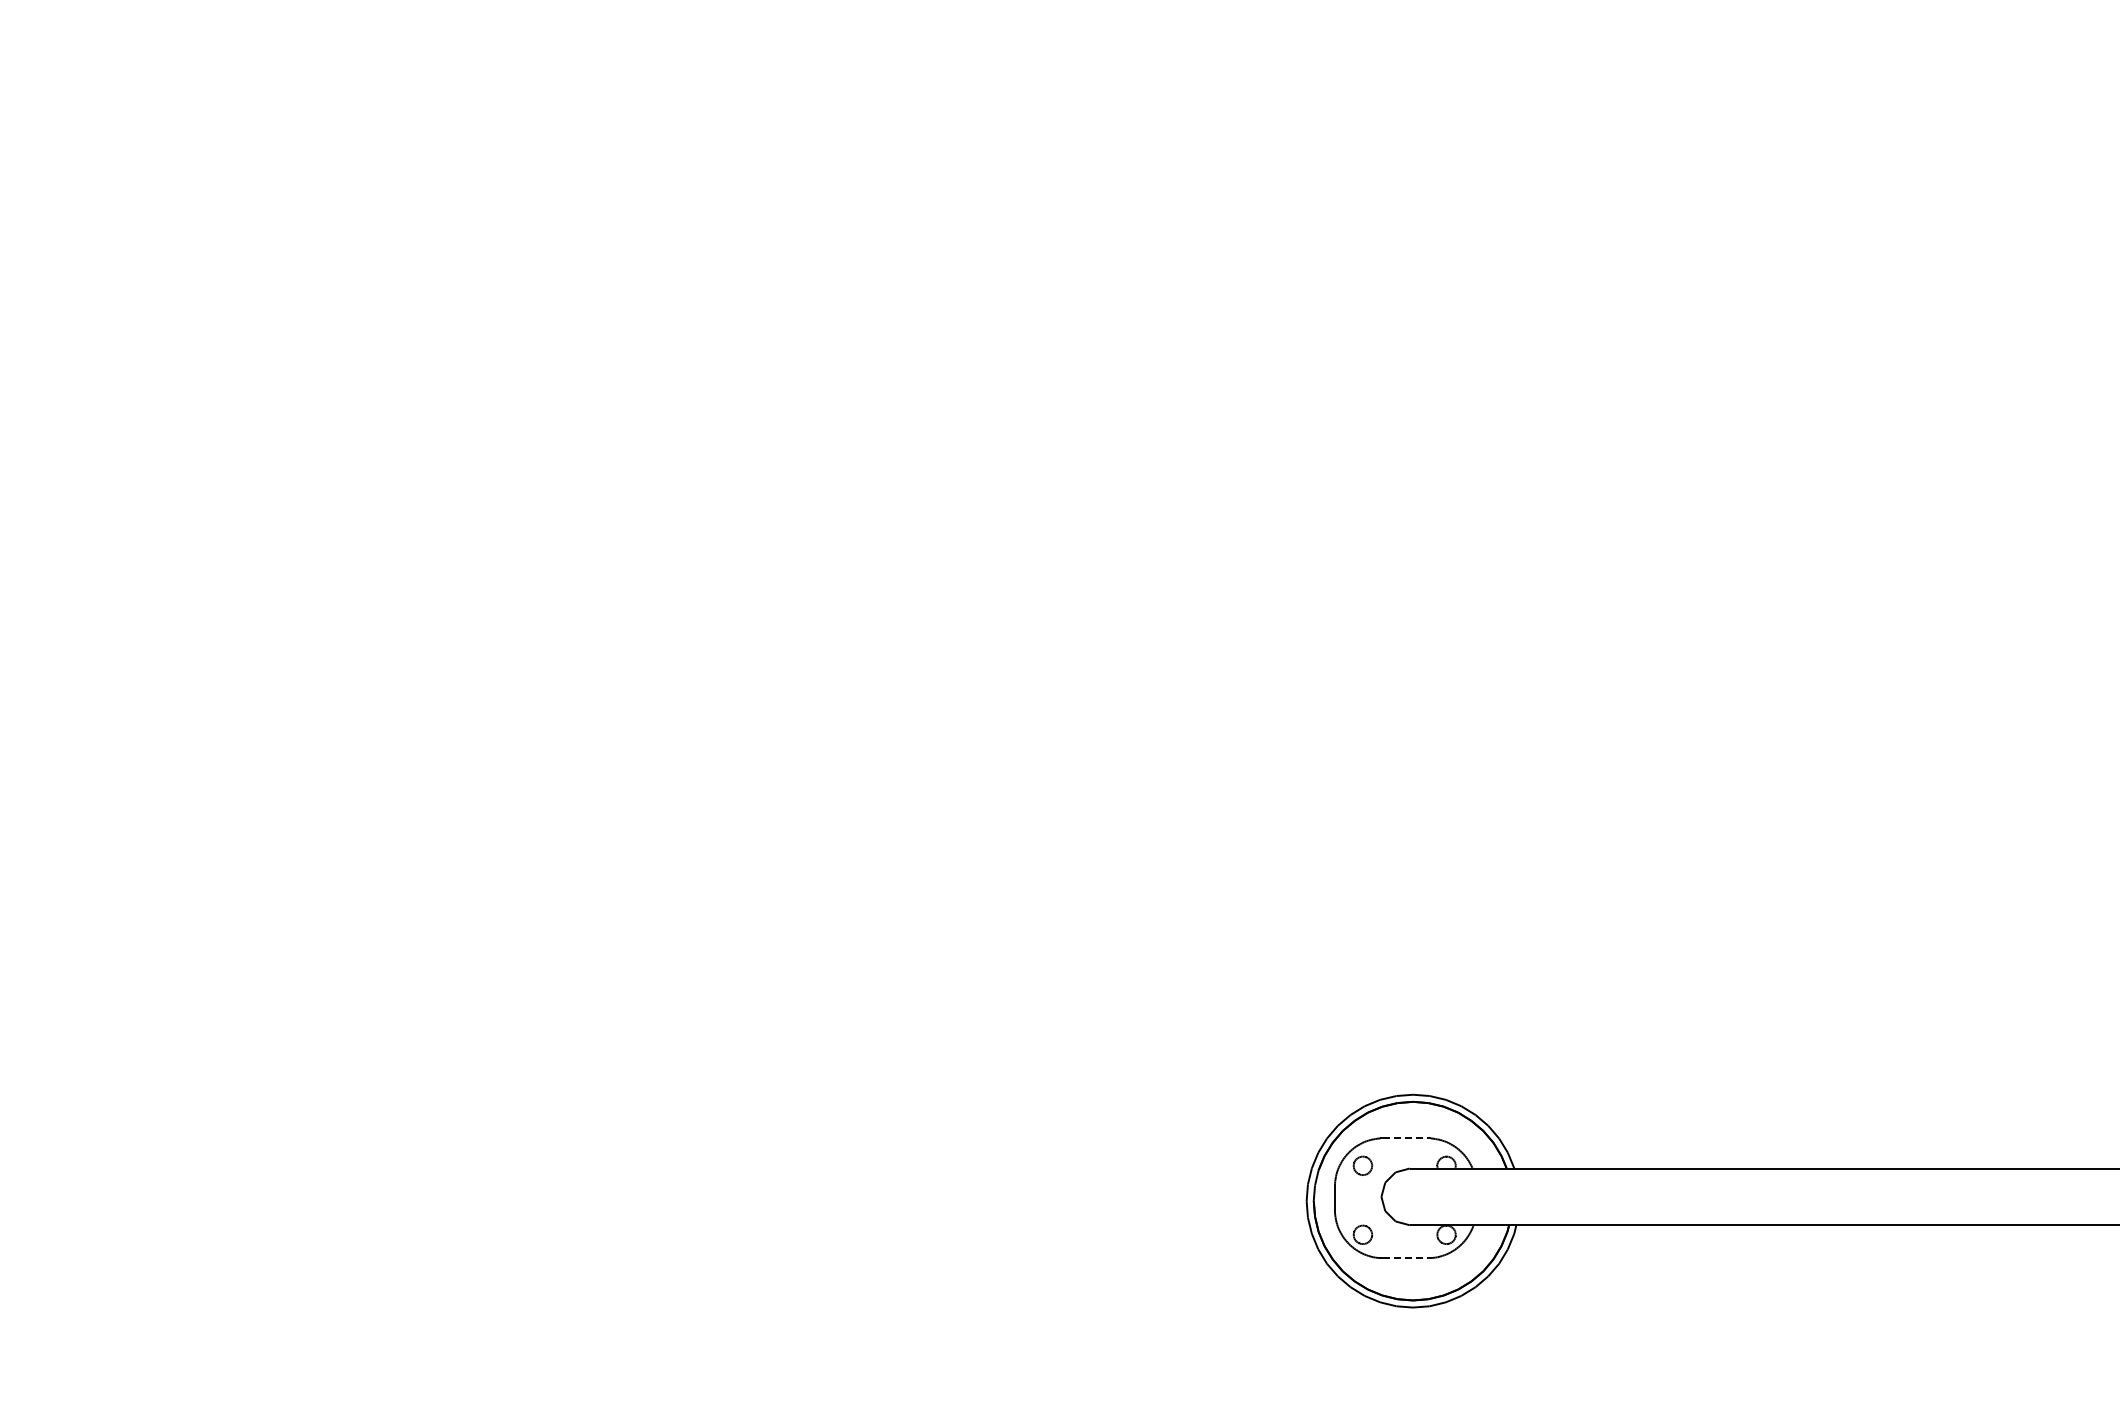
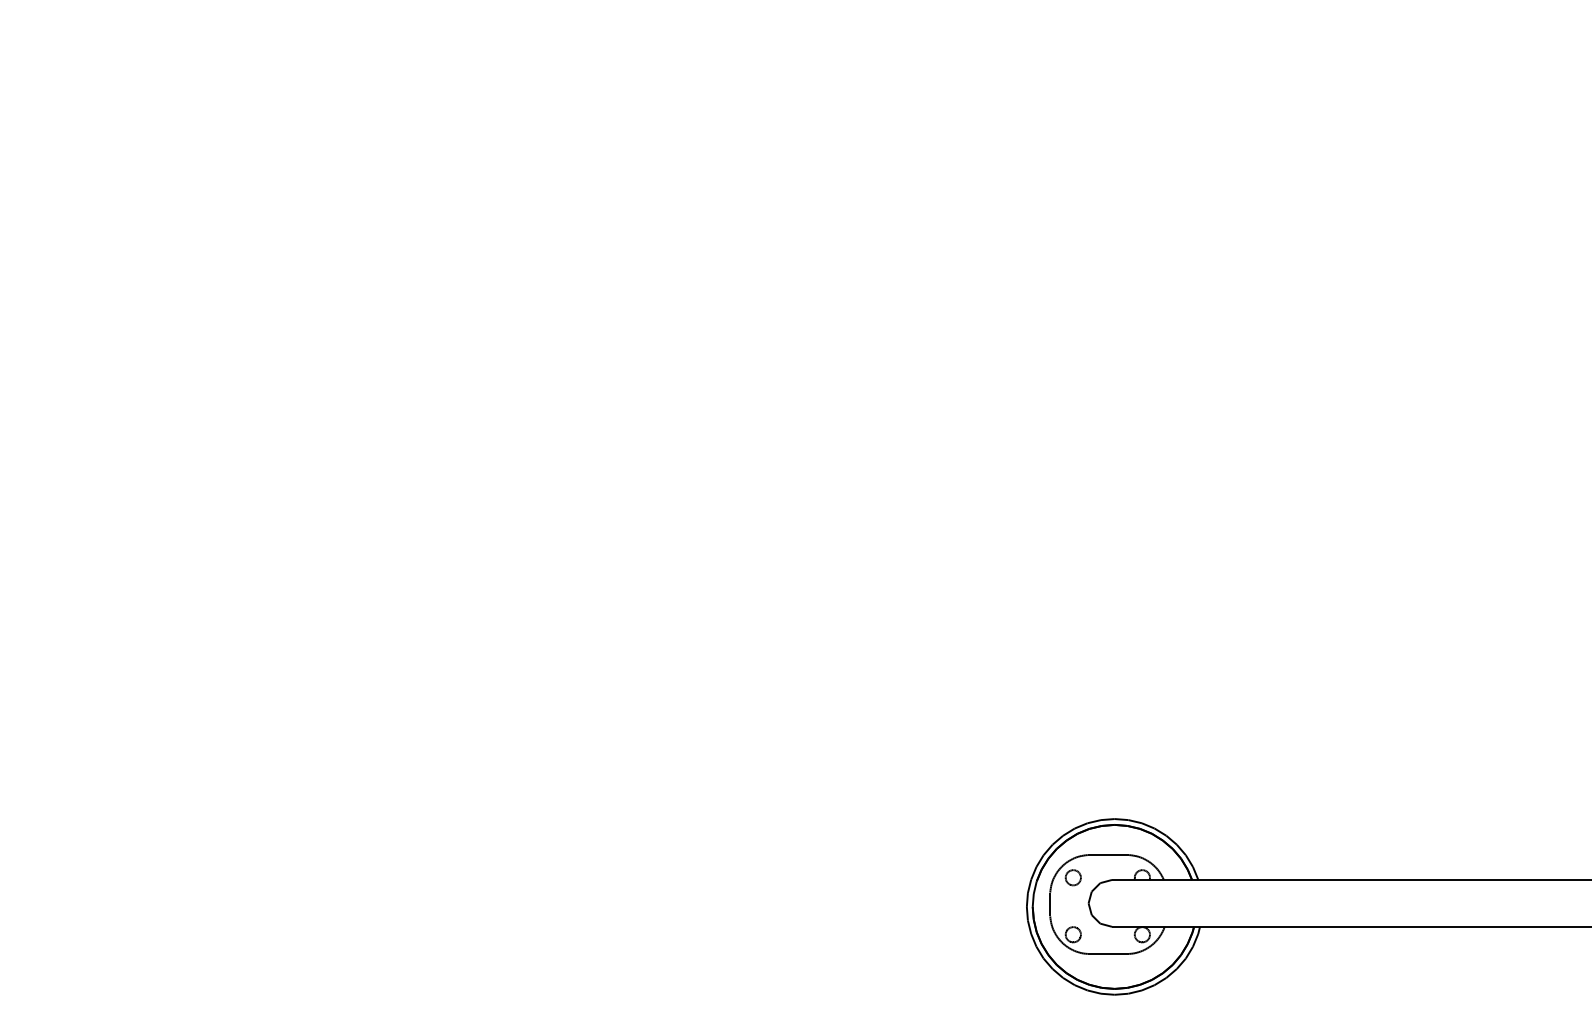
line: (1405, 1138) -> (1108, 855), dashed -> solid
line: (1405, 1258) -> (1108, 954), dashed -> solid

